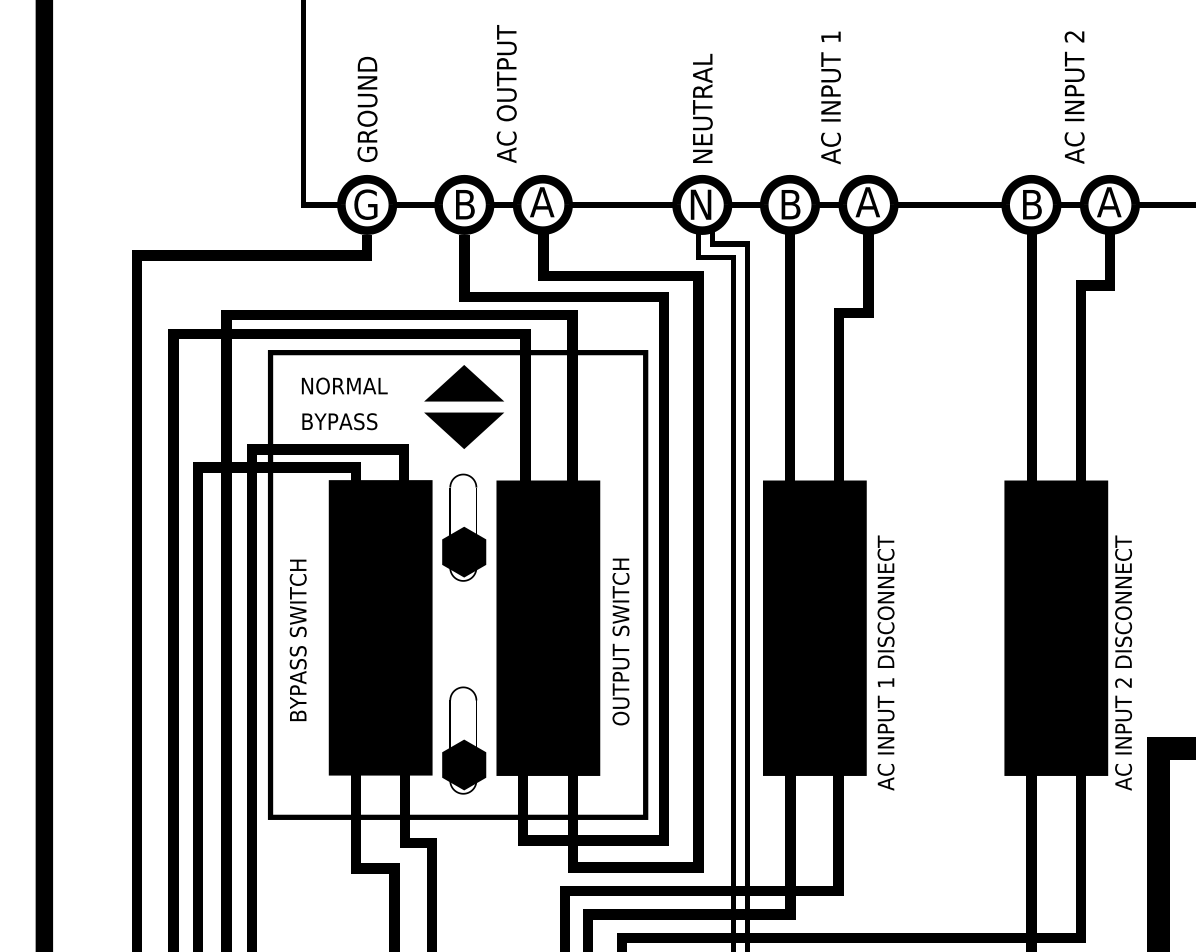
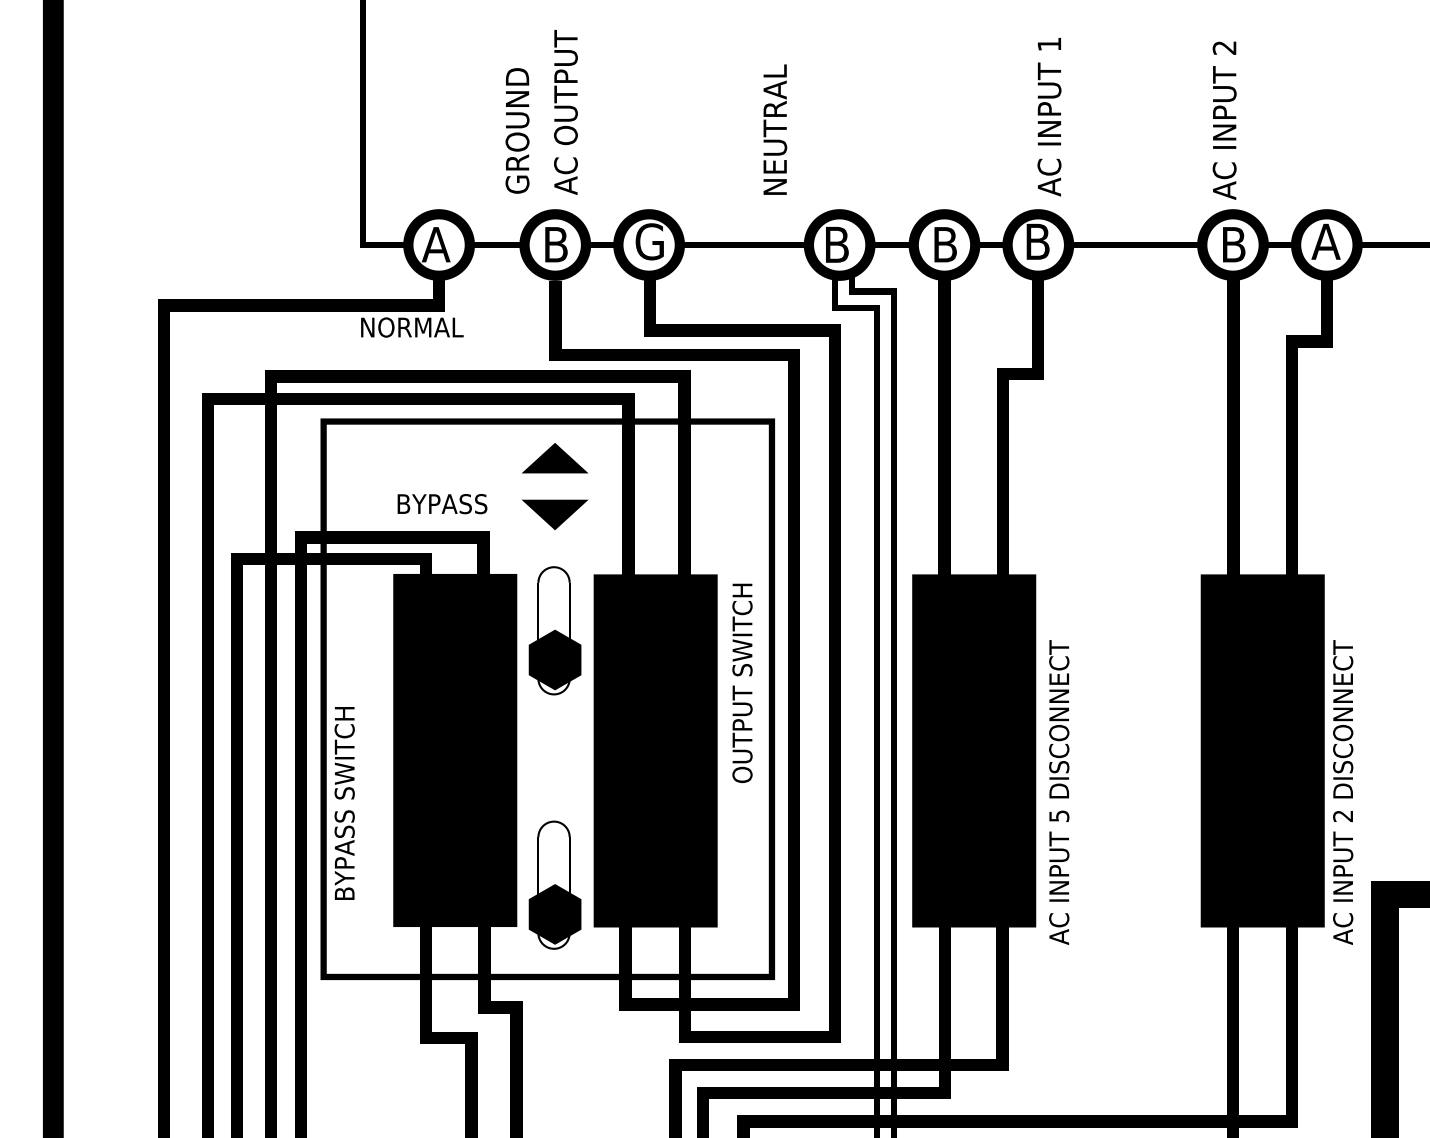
text: (506, 94) -> (565, 112), moved
text: (1074, 97) -> (1224, 120), moved
text: (831, 98) -> (1049, 117), moved
text: (703, 108) -> (775, 129), moved
text: (367, 109) -> (517, 130), moved
text: (542, 201) -> (648, 241), A -> G
text: (867, 201) -> (1037, 241), A -> B
text: (364, 204) -> (436, 244), G -> A
text: (703, 204) -> (840, 244), N -> B
part: (463, 382) -> (554, 457), size x0.7
text: (344, 386) -> (412, 327), moved
text: (339, 422) -> (442, 504), moved
part: (463, 430) -> (554, 514), size x0.7
text: (298, 640) -> (344, 803), moved
text: (621, 642) -> (742, 683), moved
text: (886, 682) -> (1059, 815), 1 -> 5

